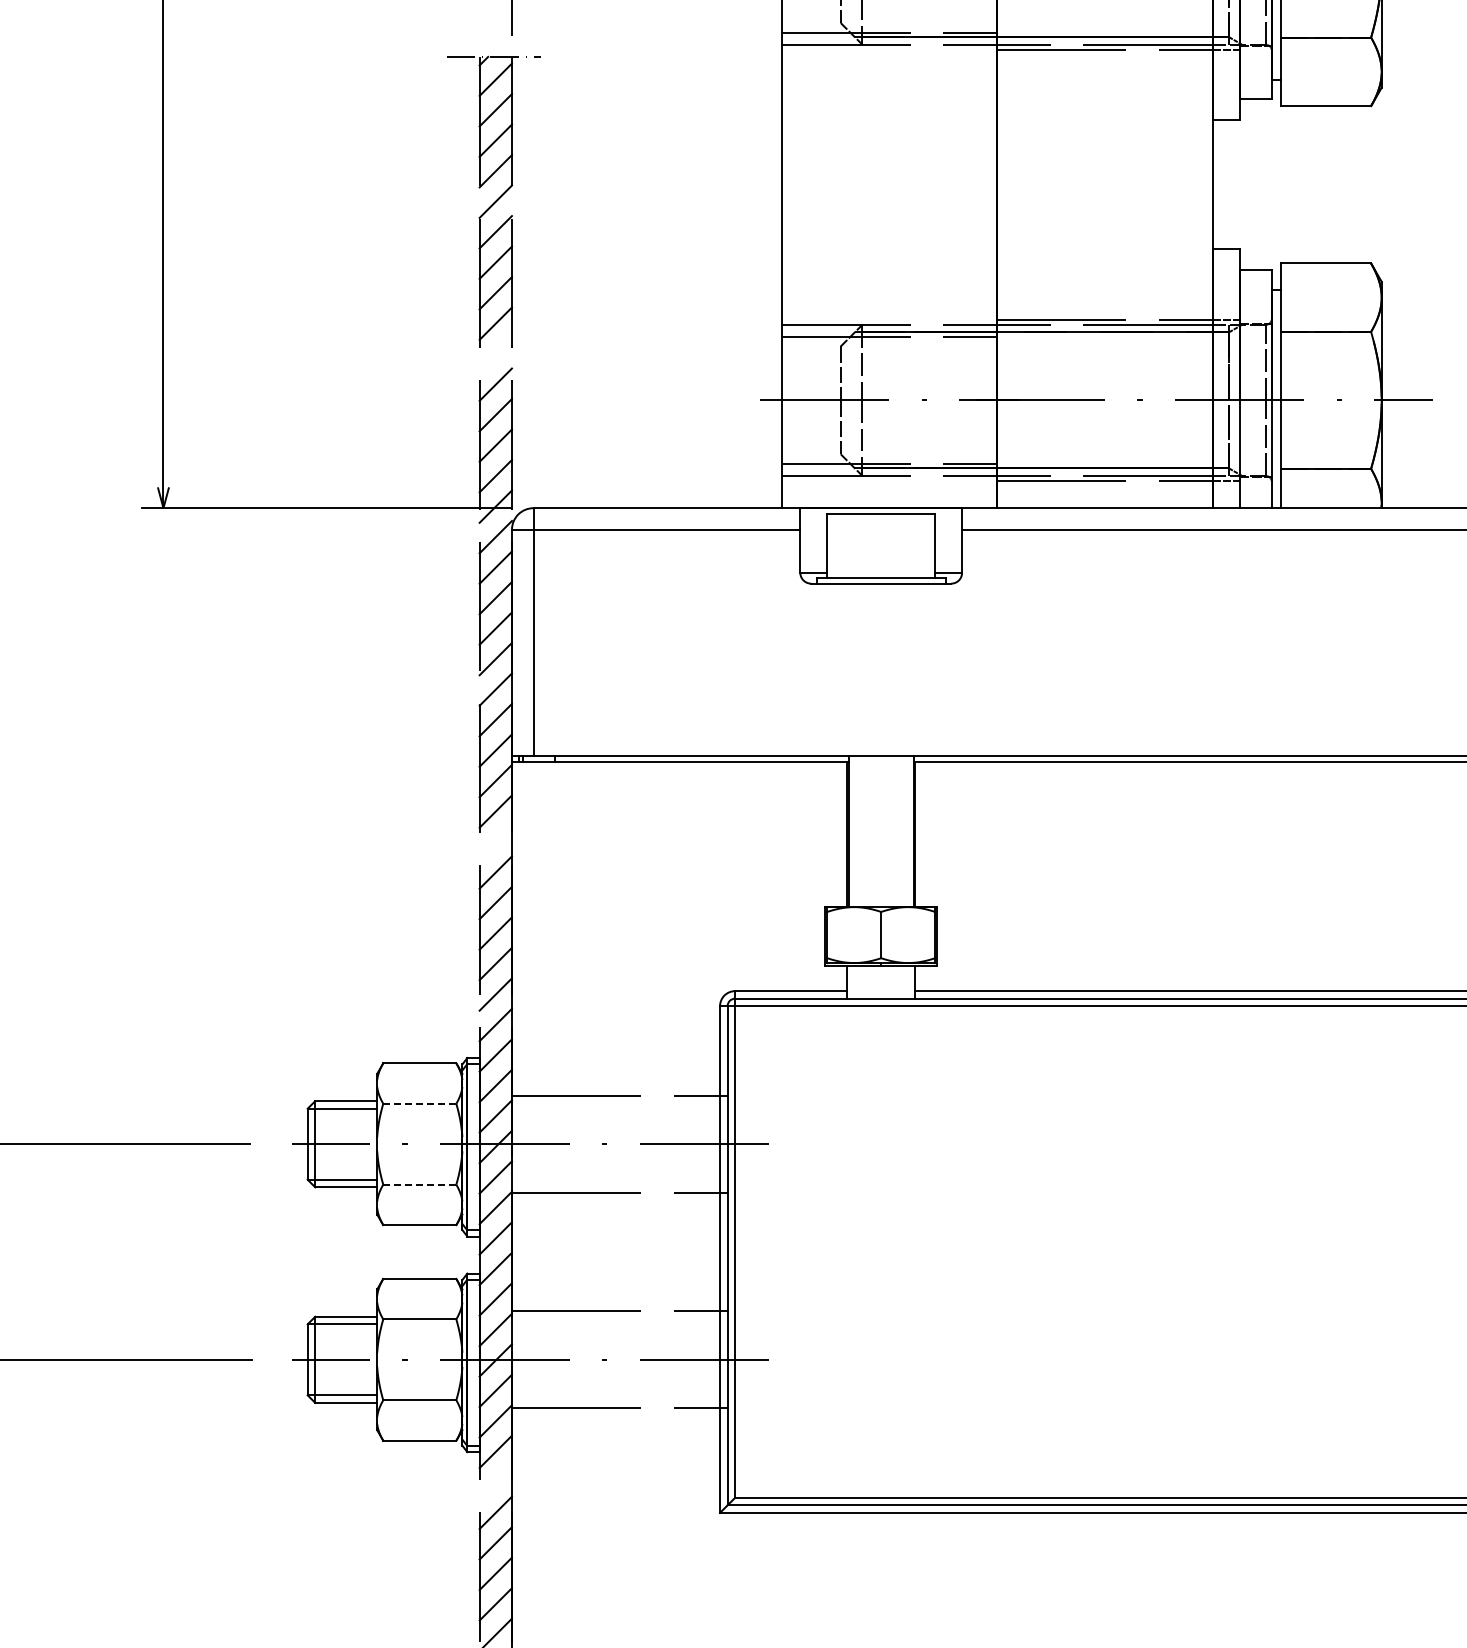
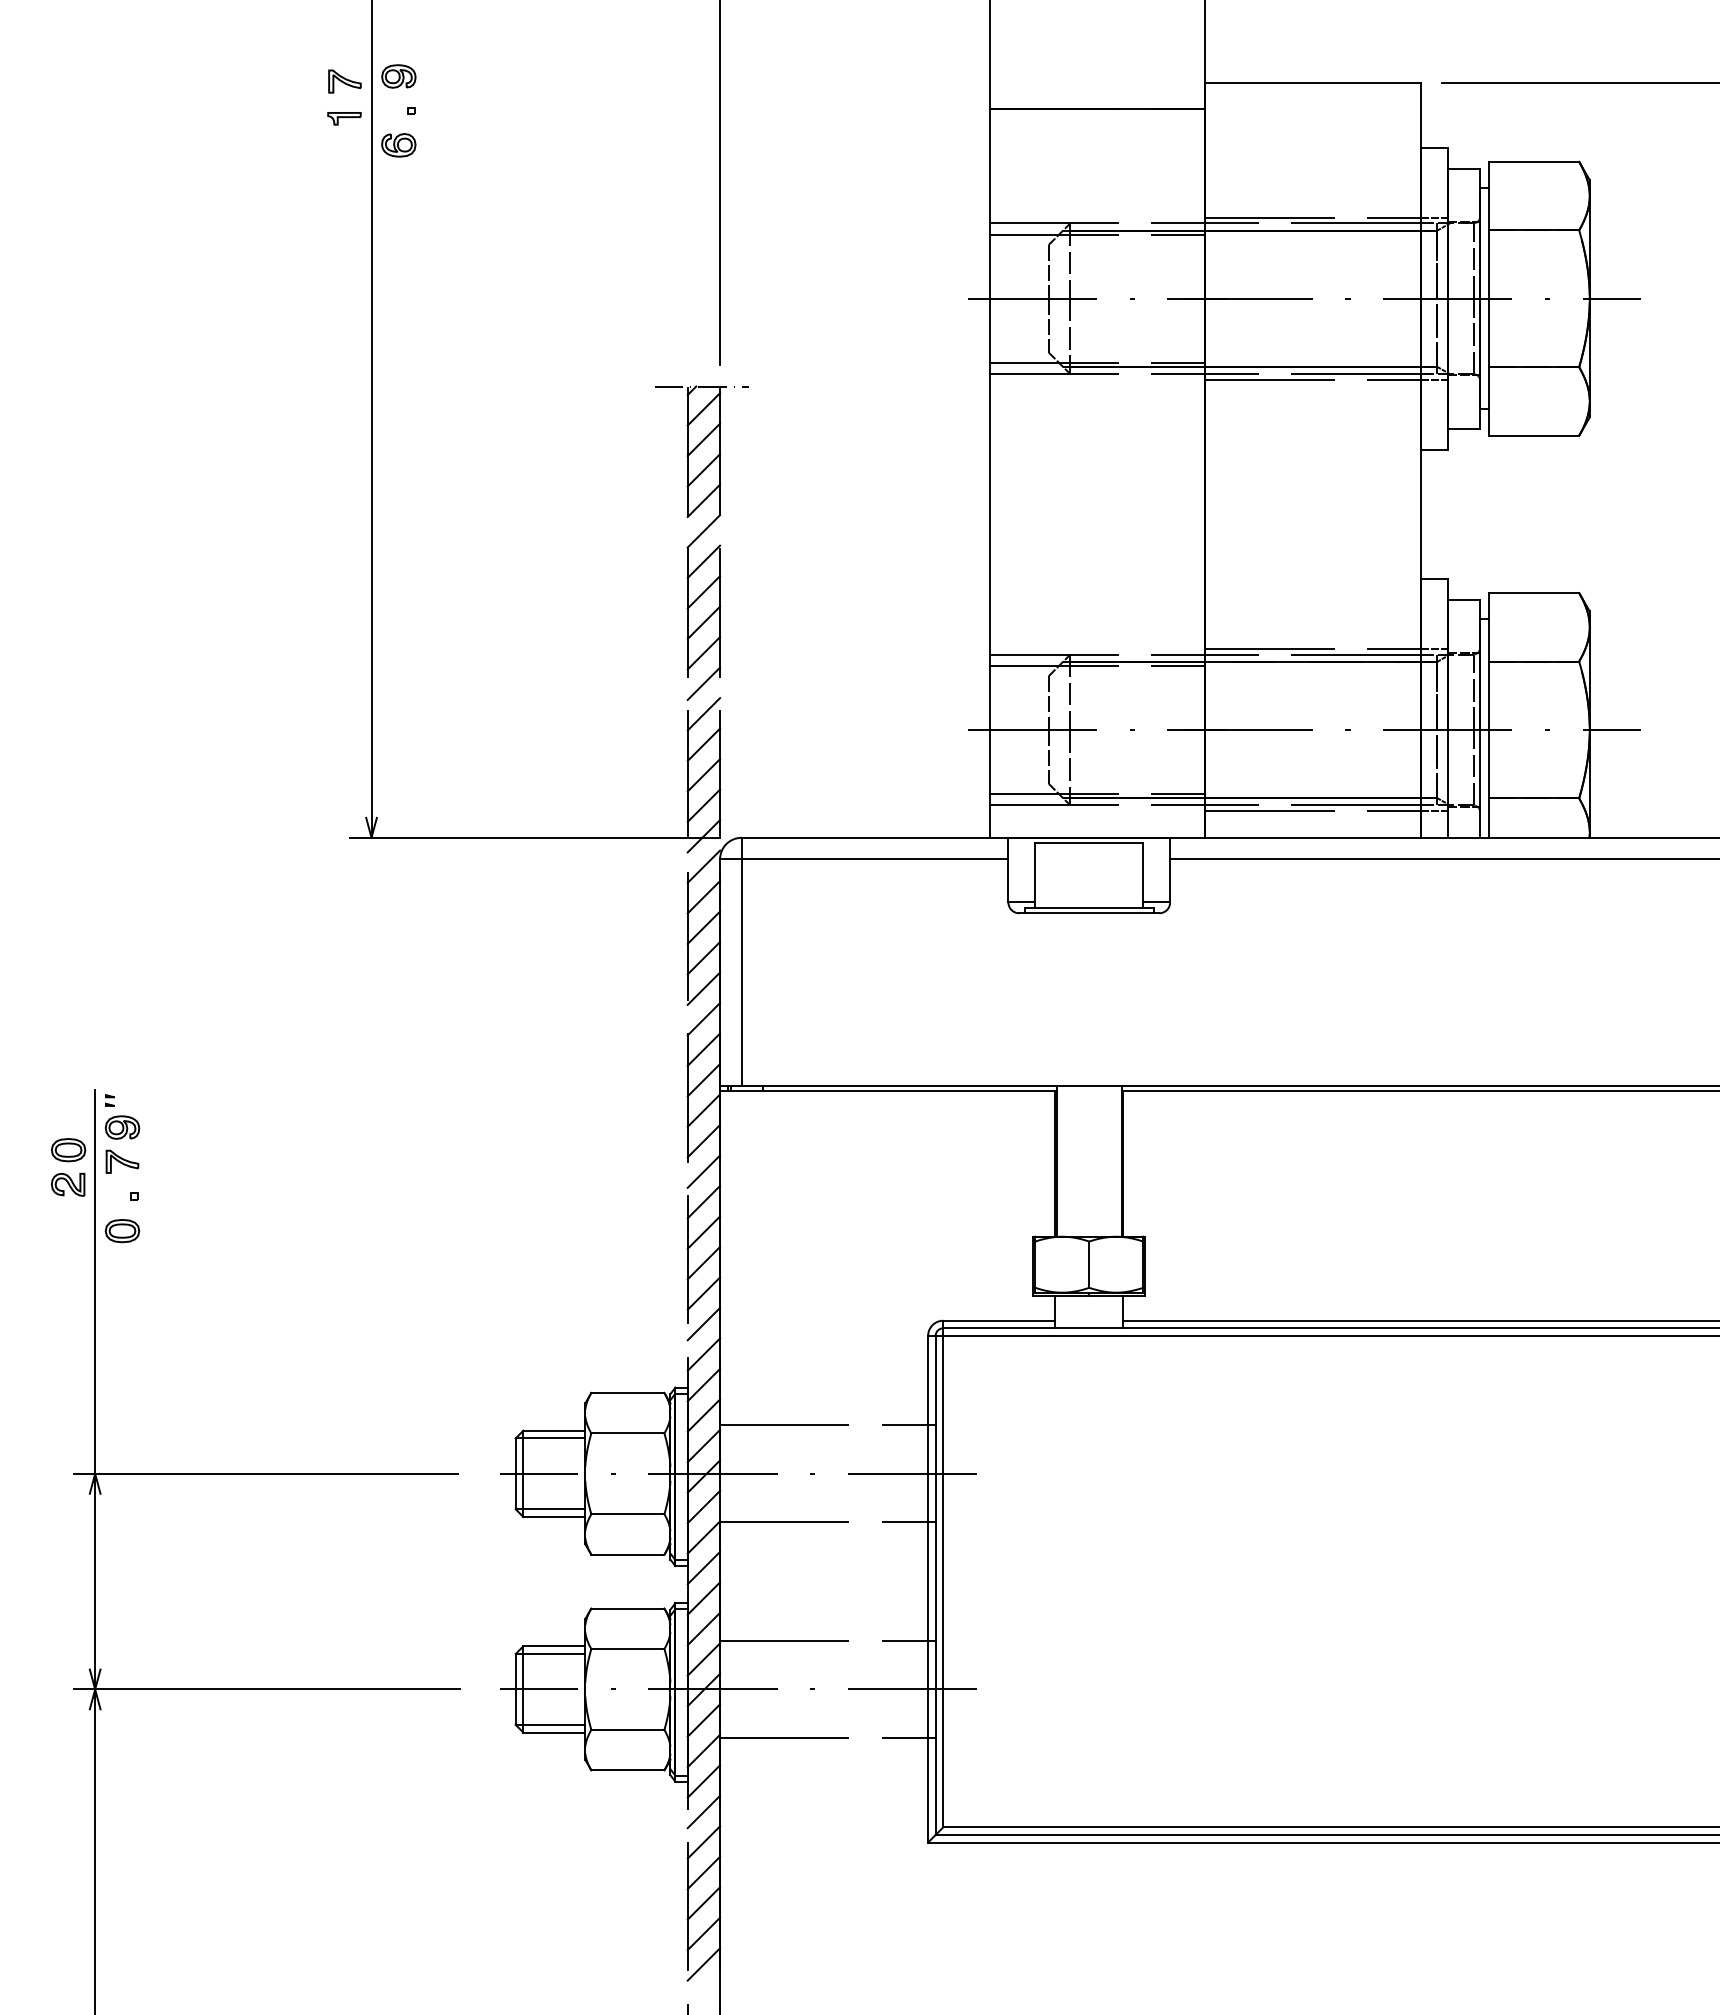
line: (495, 353) -> (703, 683), added
line: (495, 841) -> (703, 1171), added
line: (419, 1103) -> (627, 1433), dashed -> solid
line: (419, 1184) -> (627, 1514), dashed -> solid
line: (495, 1481) -> (703, 1811), added

